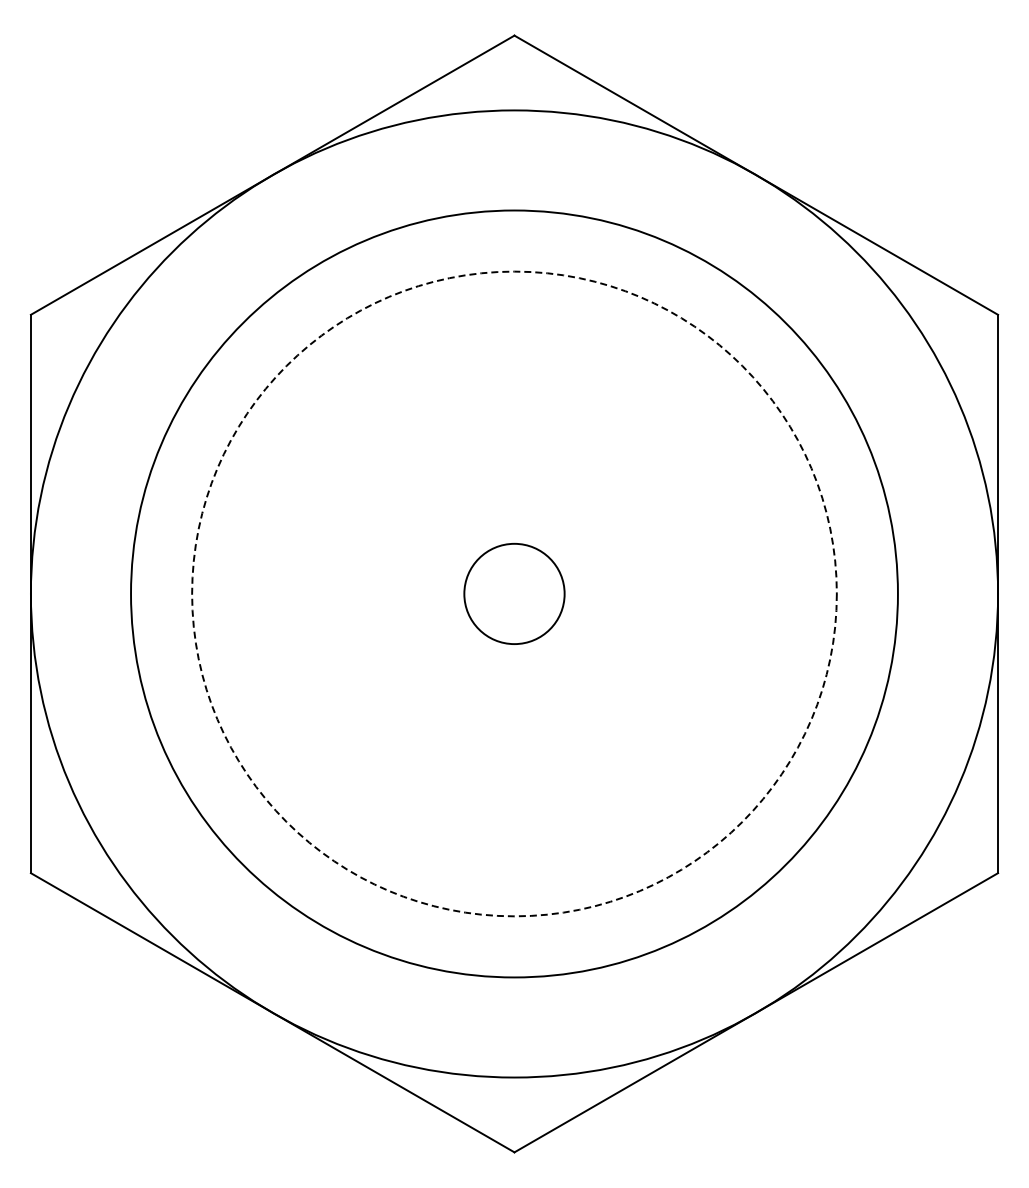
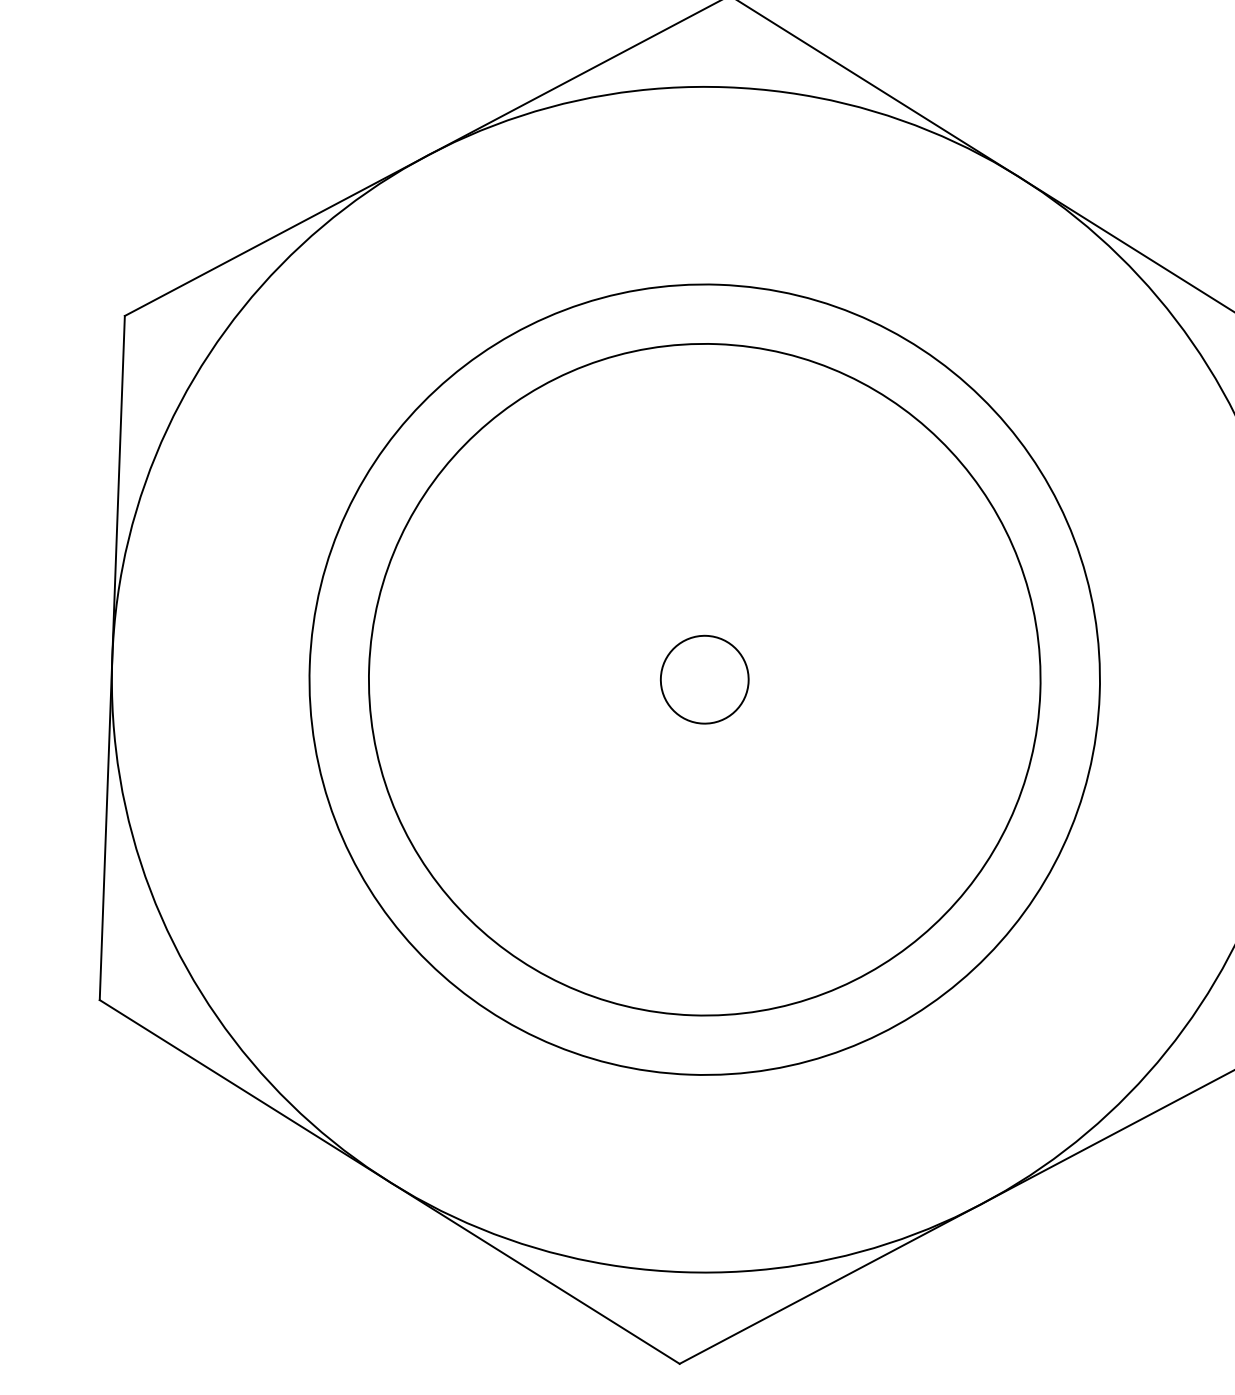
circle: (514, 593) -> (704, 679), dashed -> solid
circle: (514, 593) -> (704, 679), size x0.71
circle: (514, 593) -> (704, 679), size x0.71

